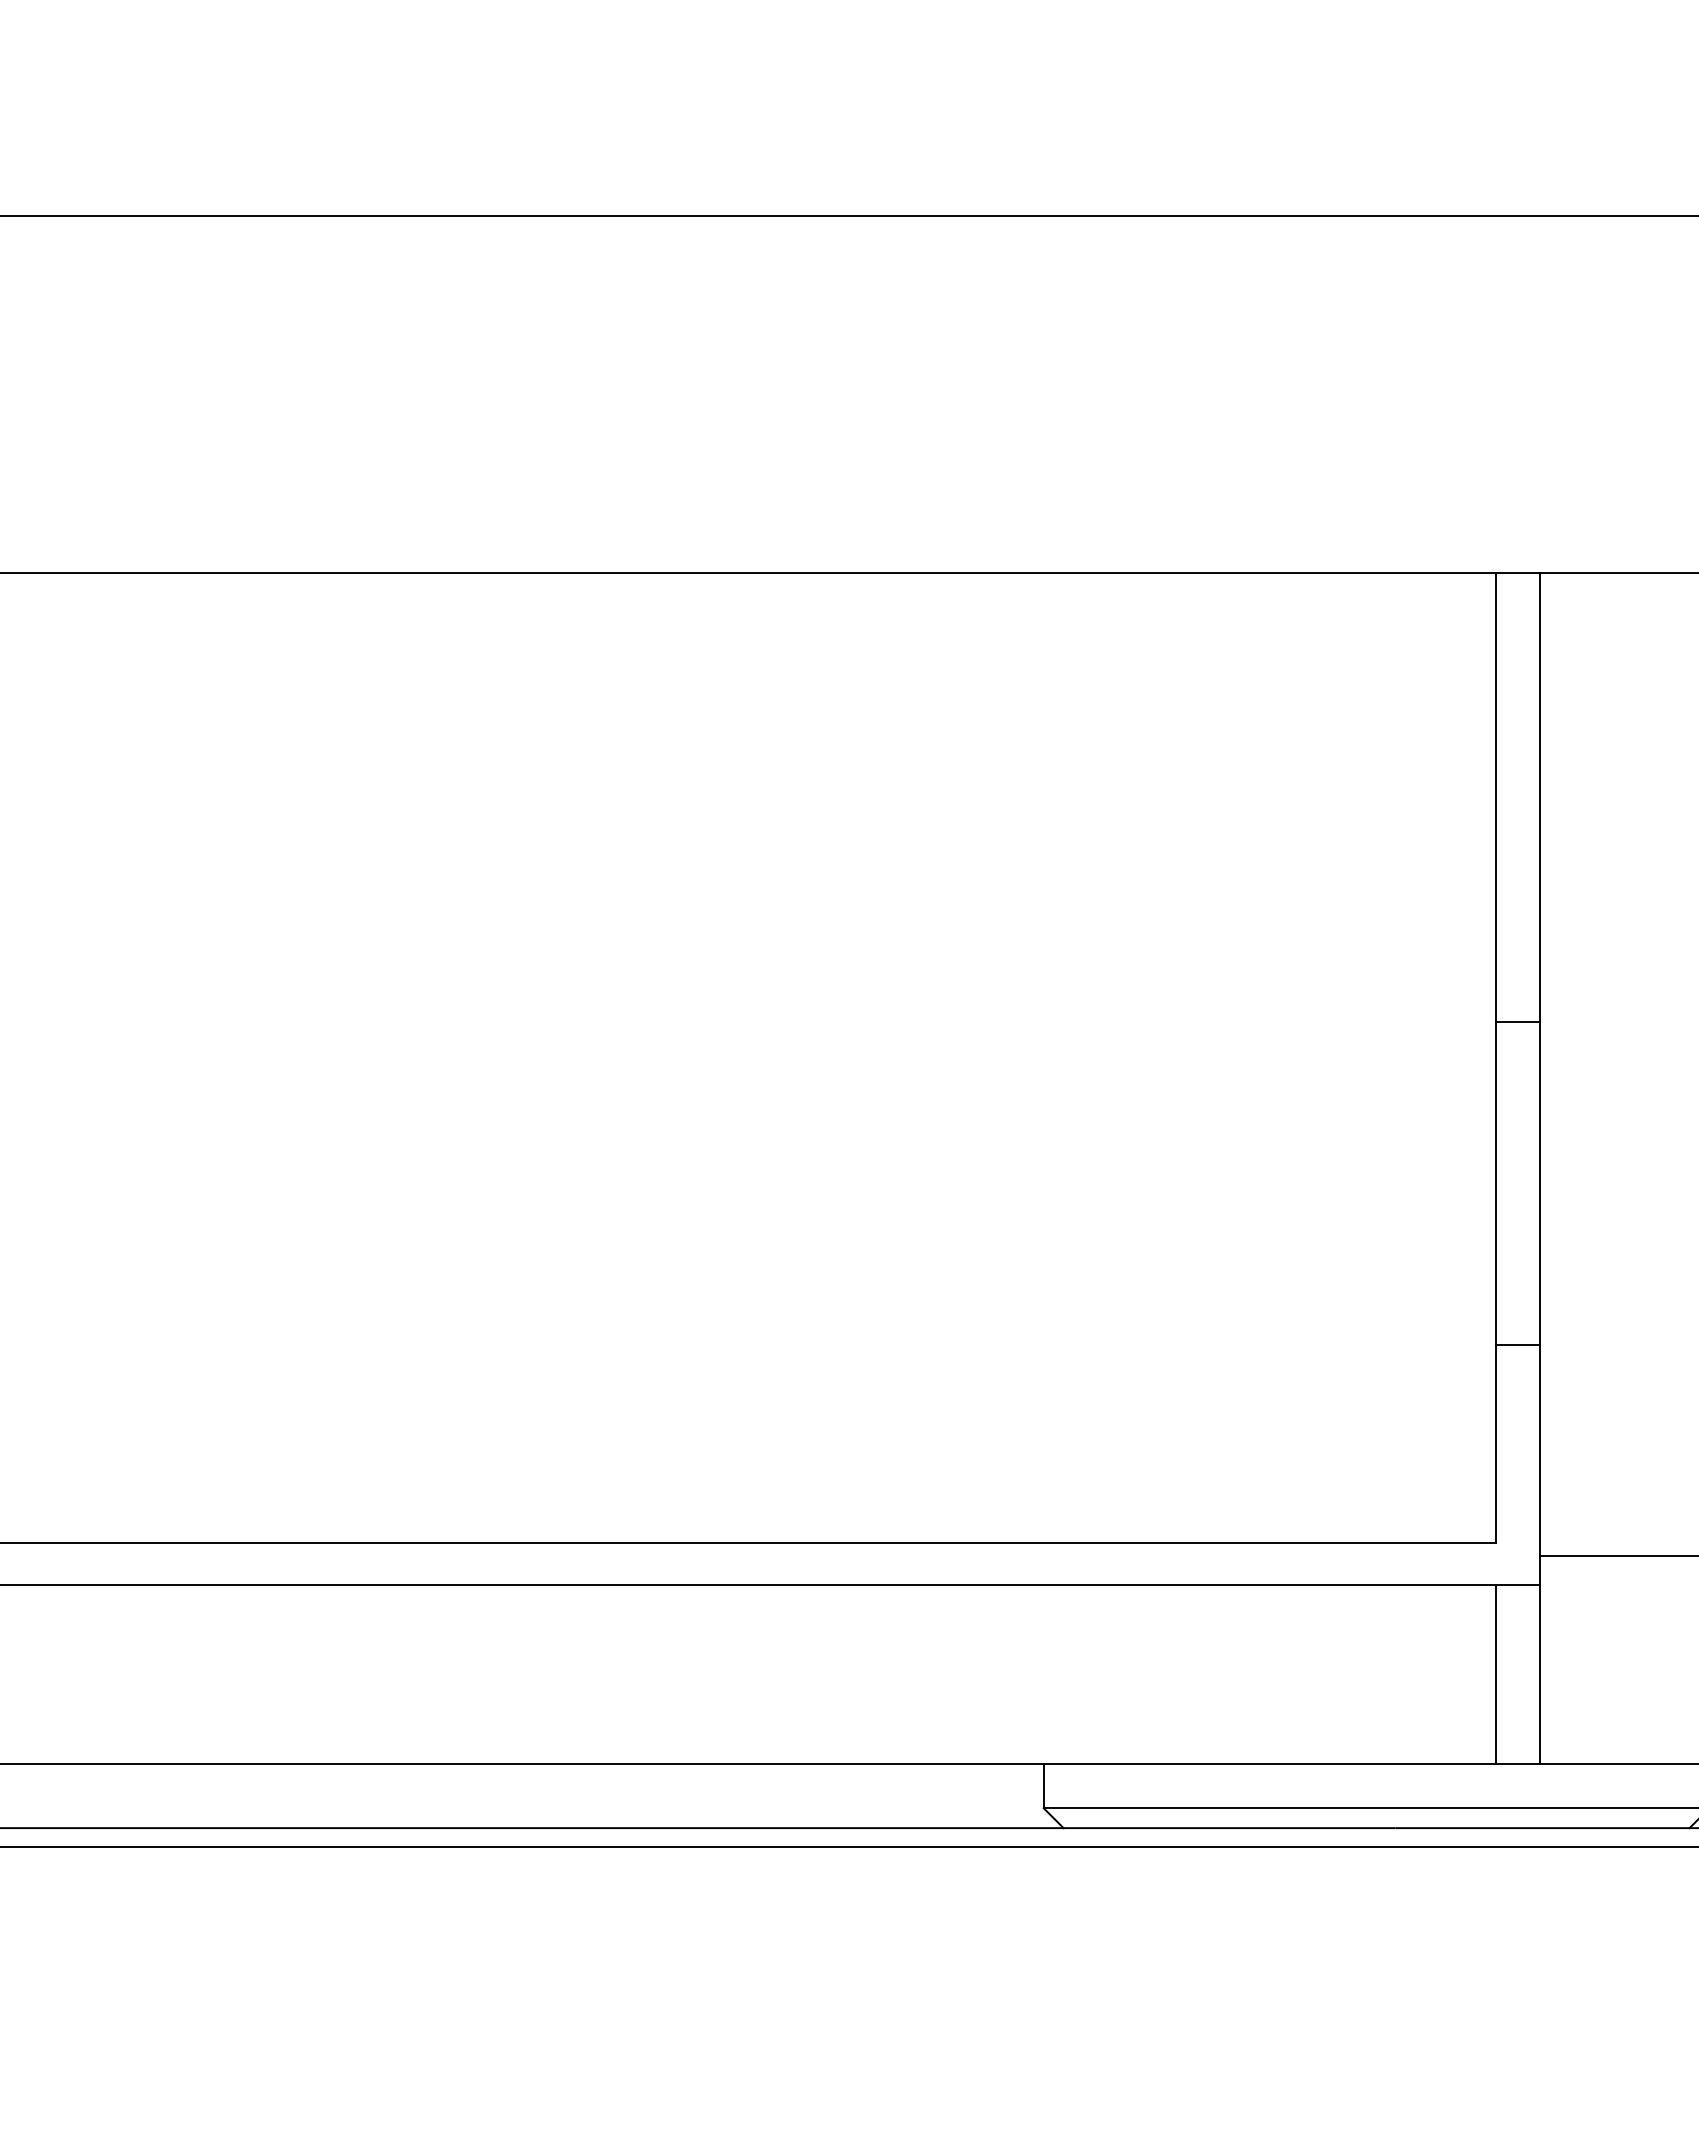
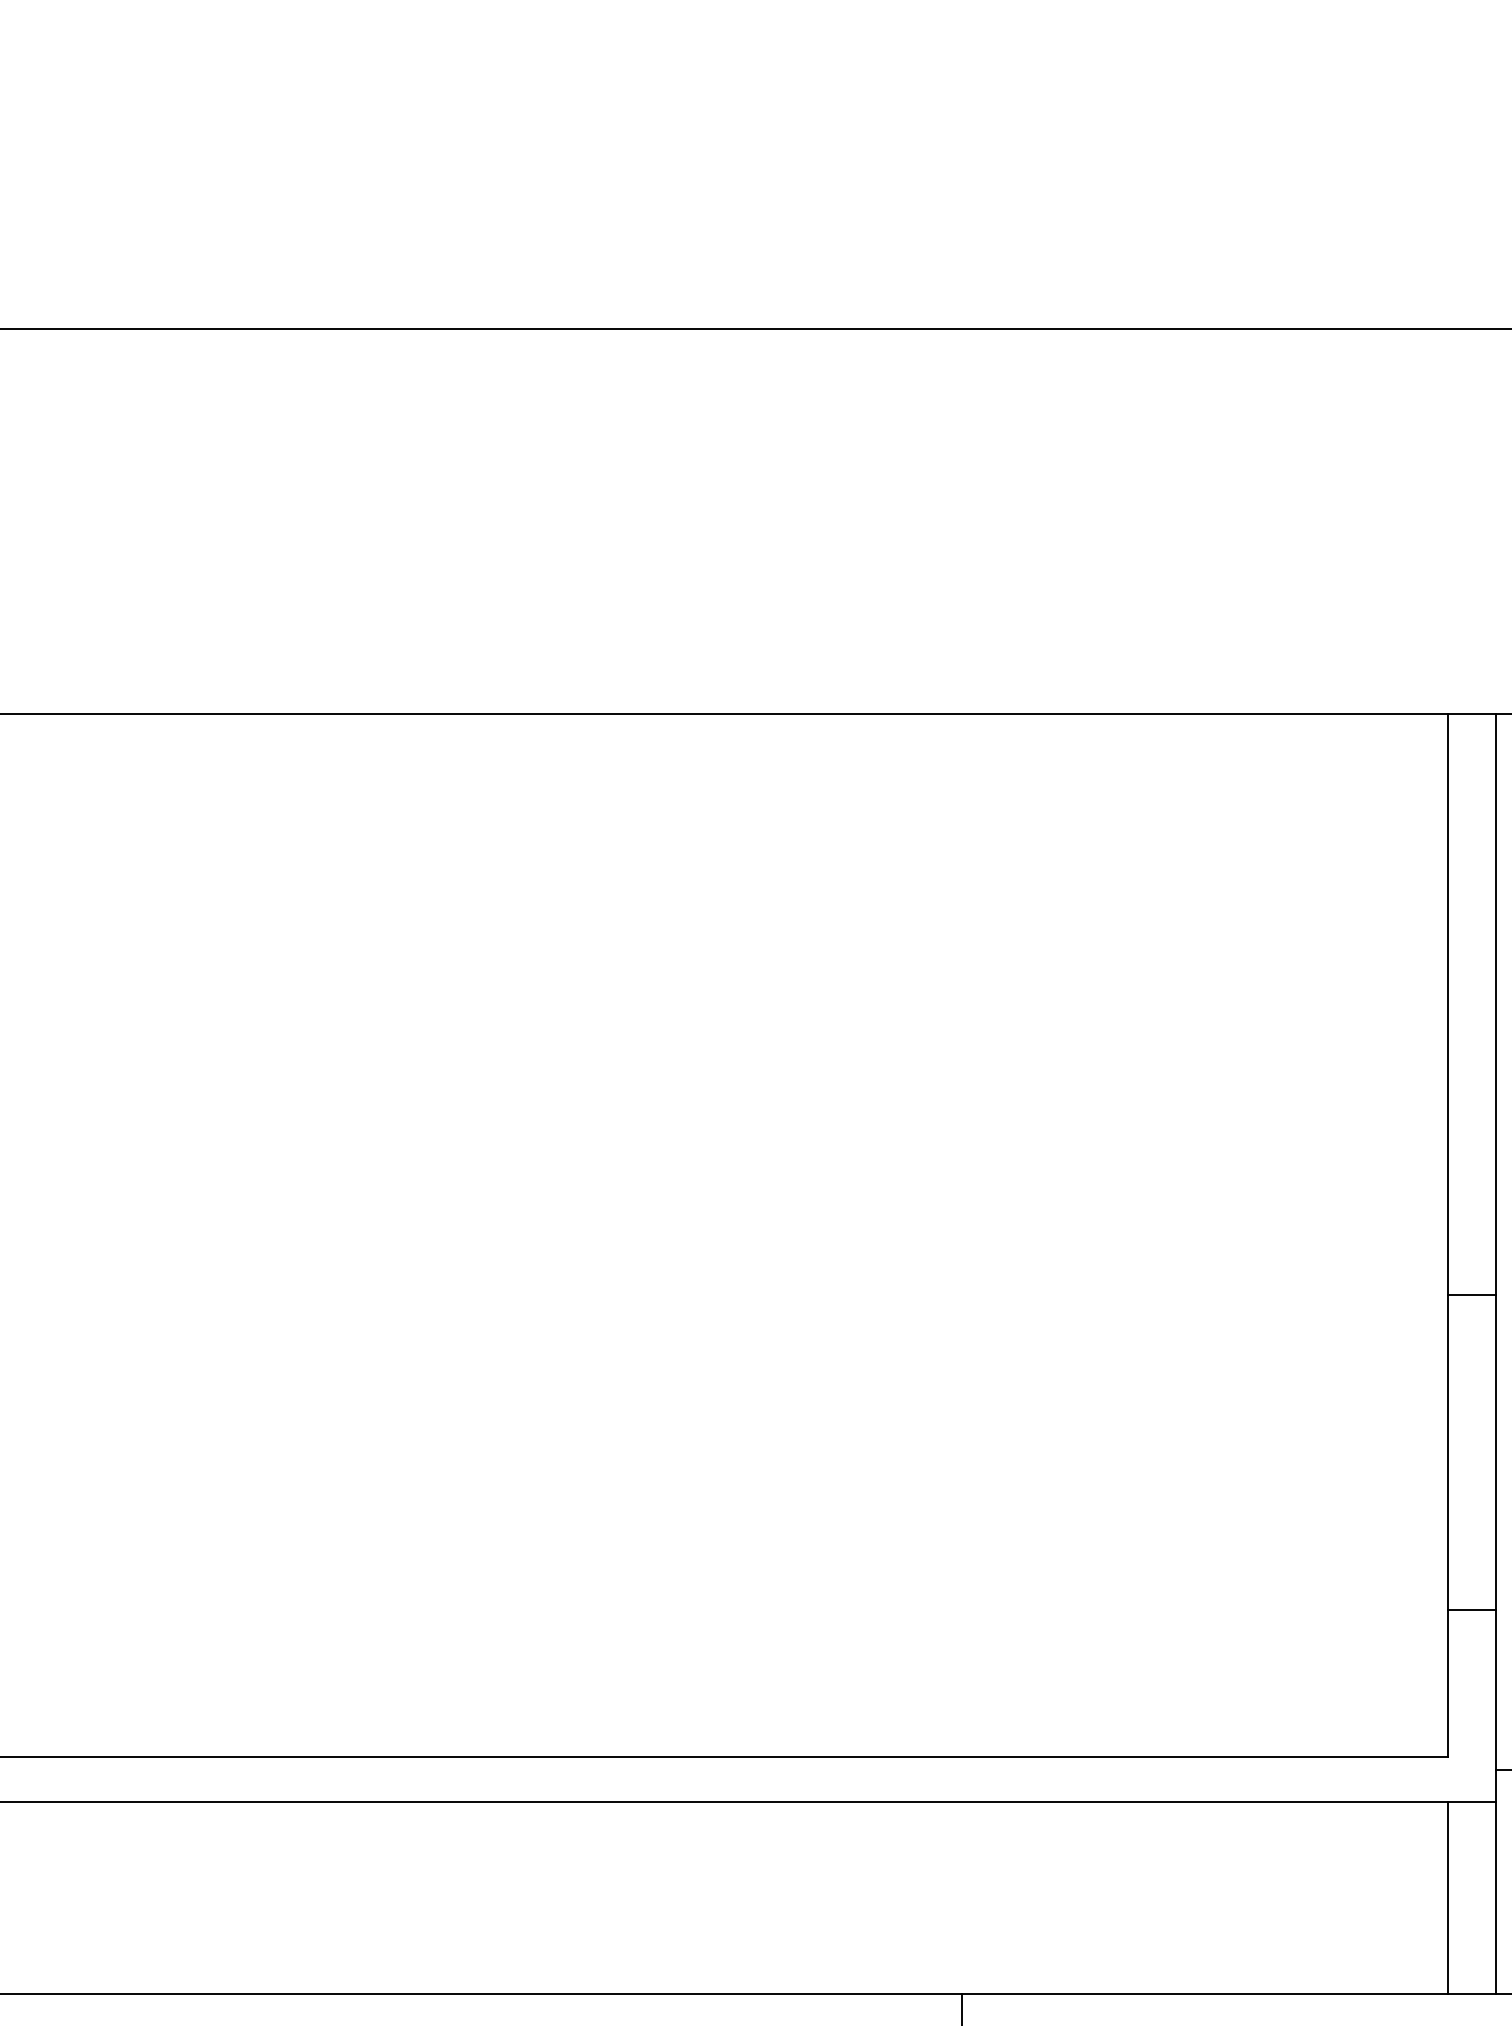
line: (1517, 1021) -> (1471, 1294), moved
line: (1517, 1344) -> (1471, 1610), moved

